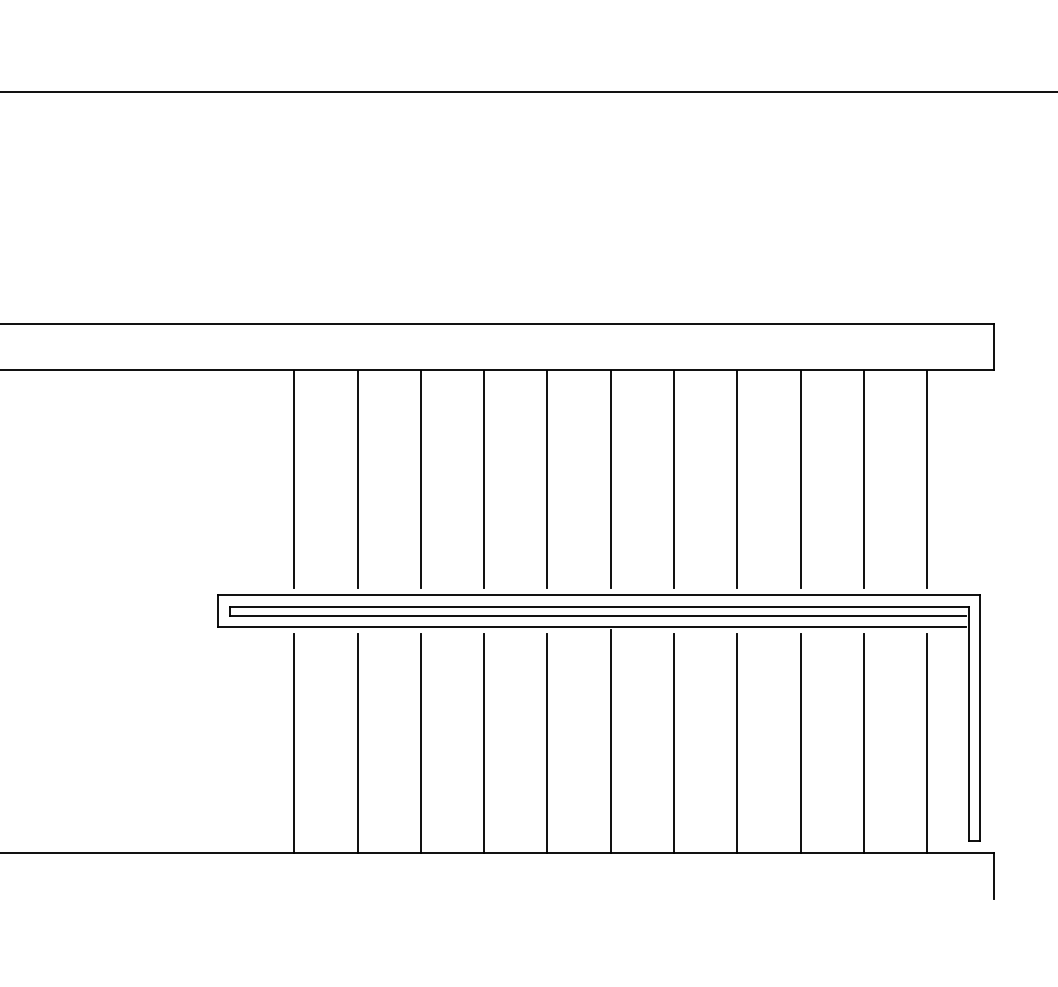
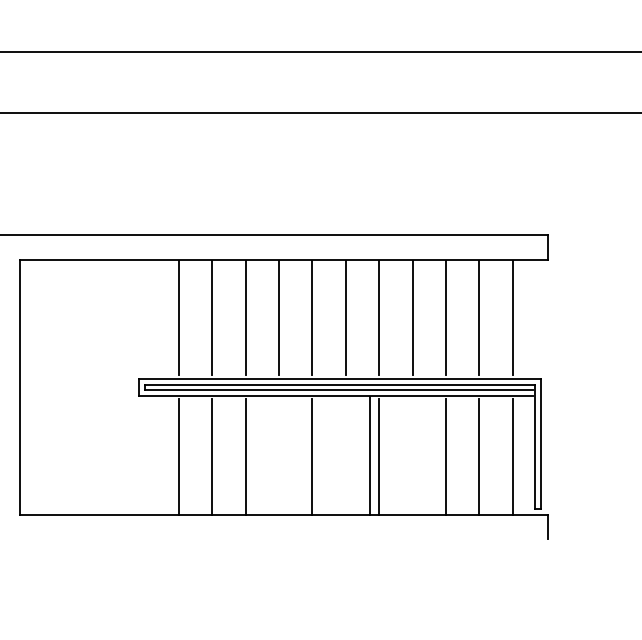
line: (610, 740) -> (369, 455), moved
line: (483, 742) -> (278, 456), removed
line: (737, 742) -> (412, 456), removed

